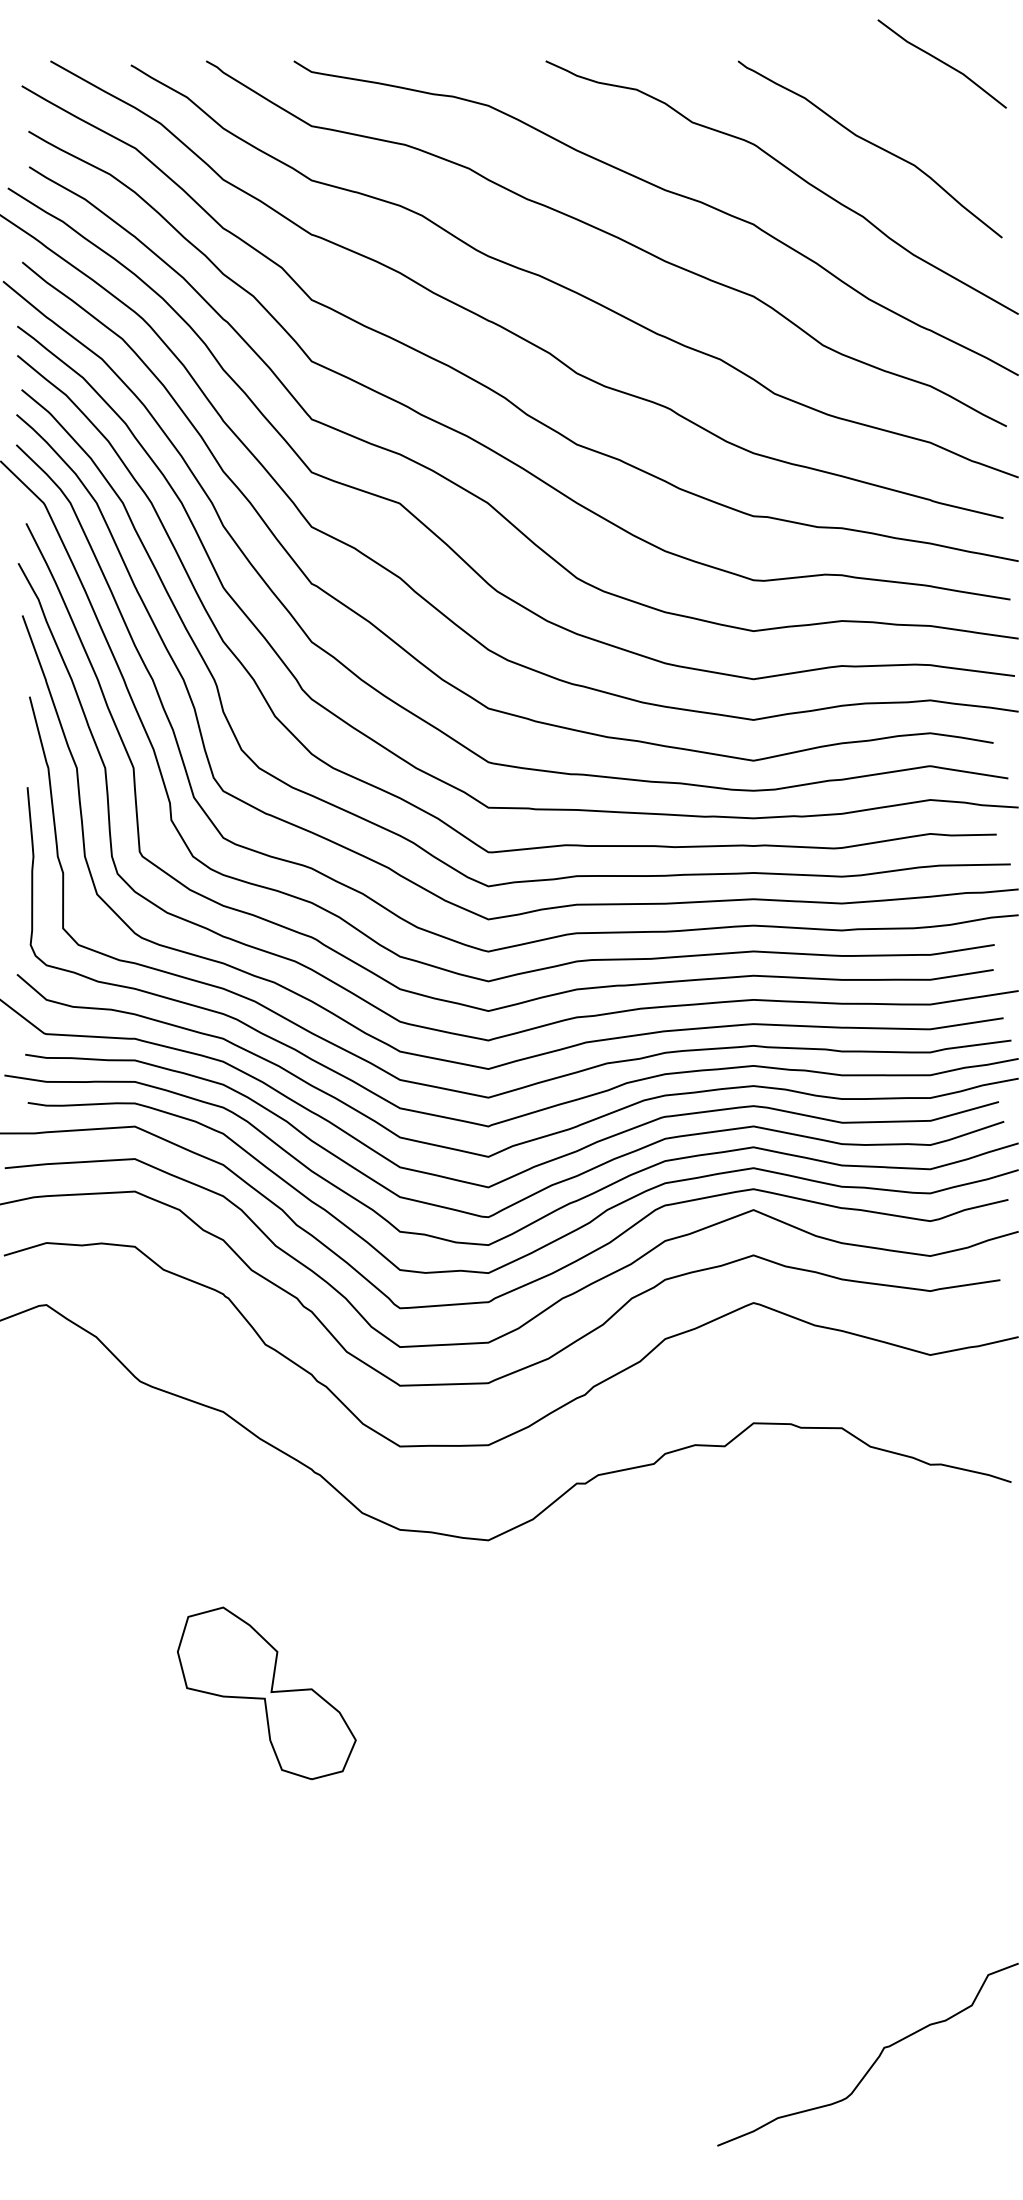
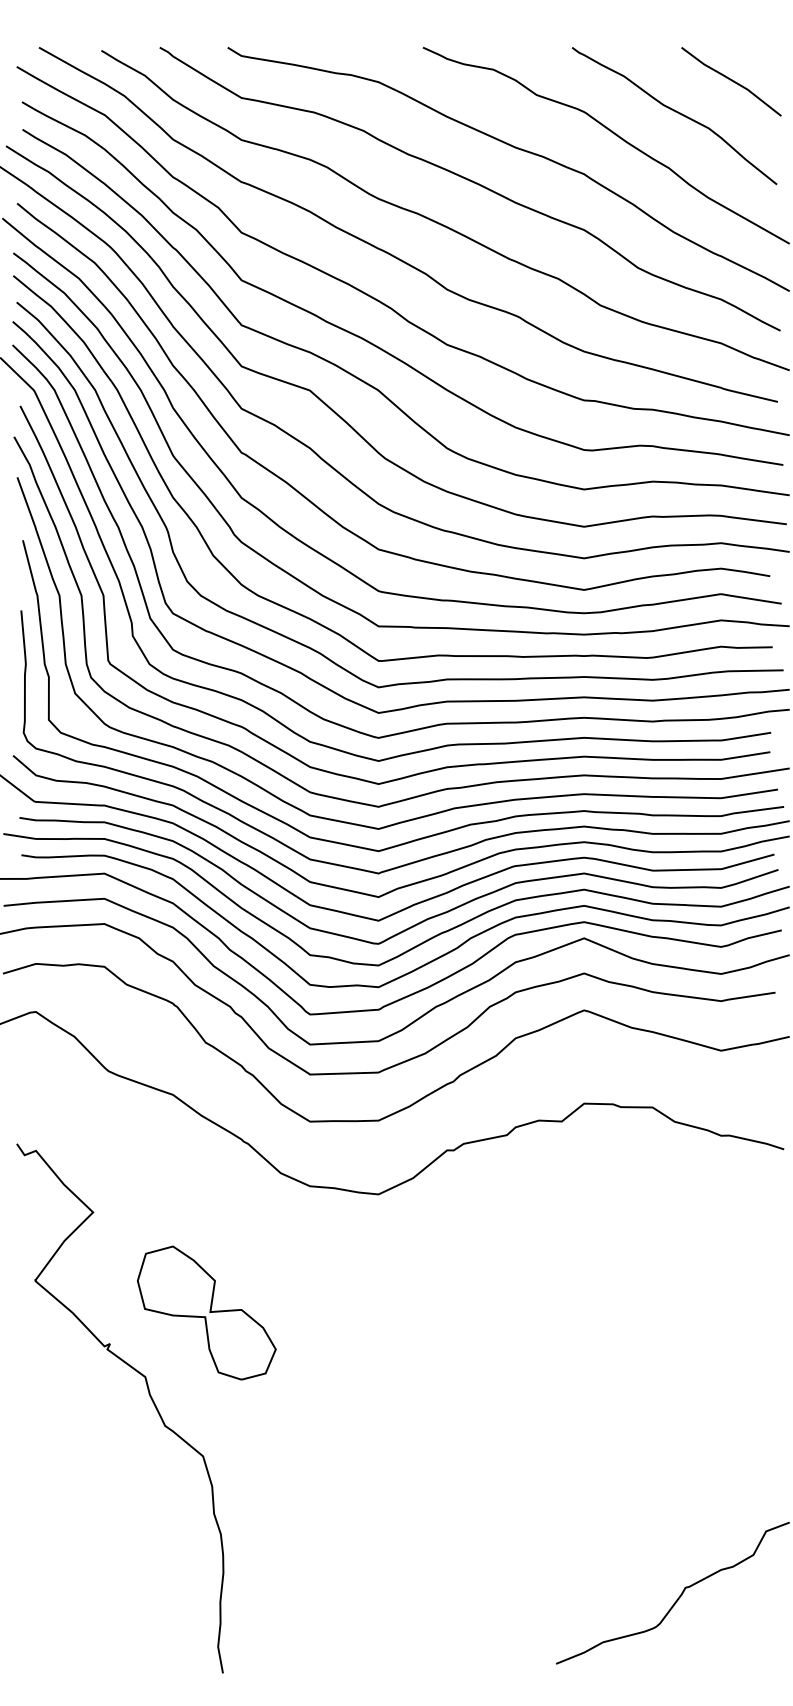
line: (942, 63) -> (731, 81), moved
curve: (191, 1798) -> (148, 1394), added

